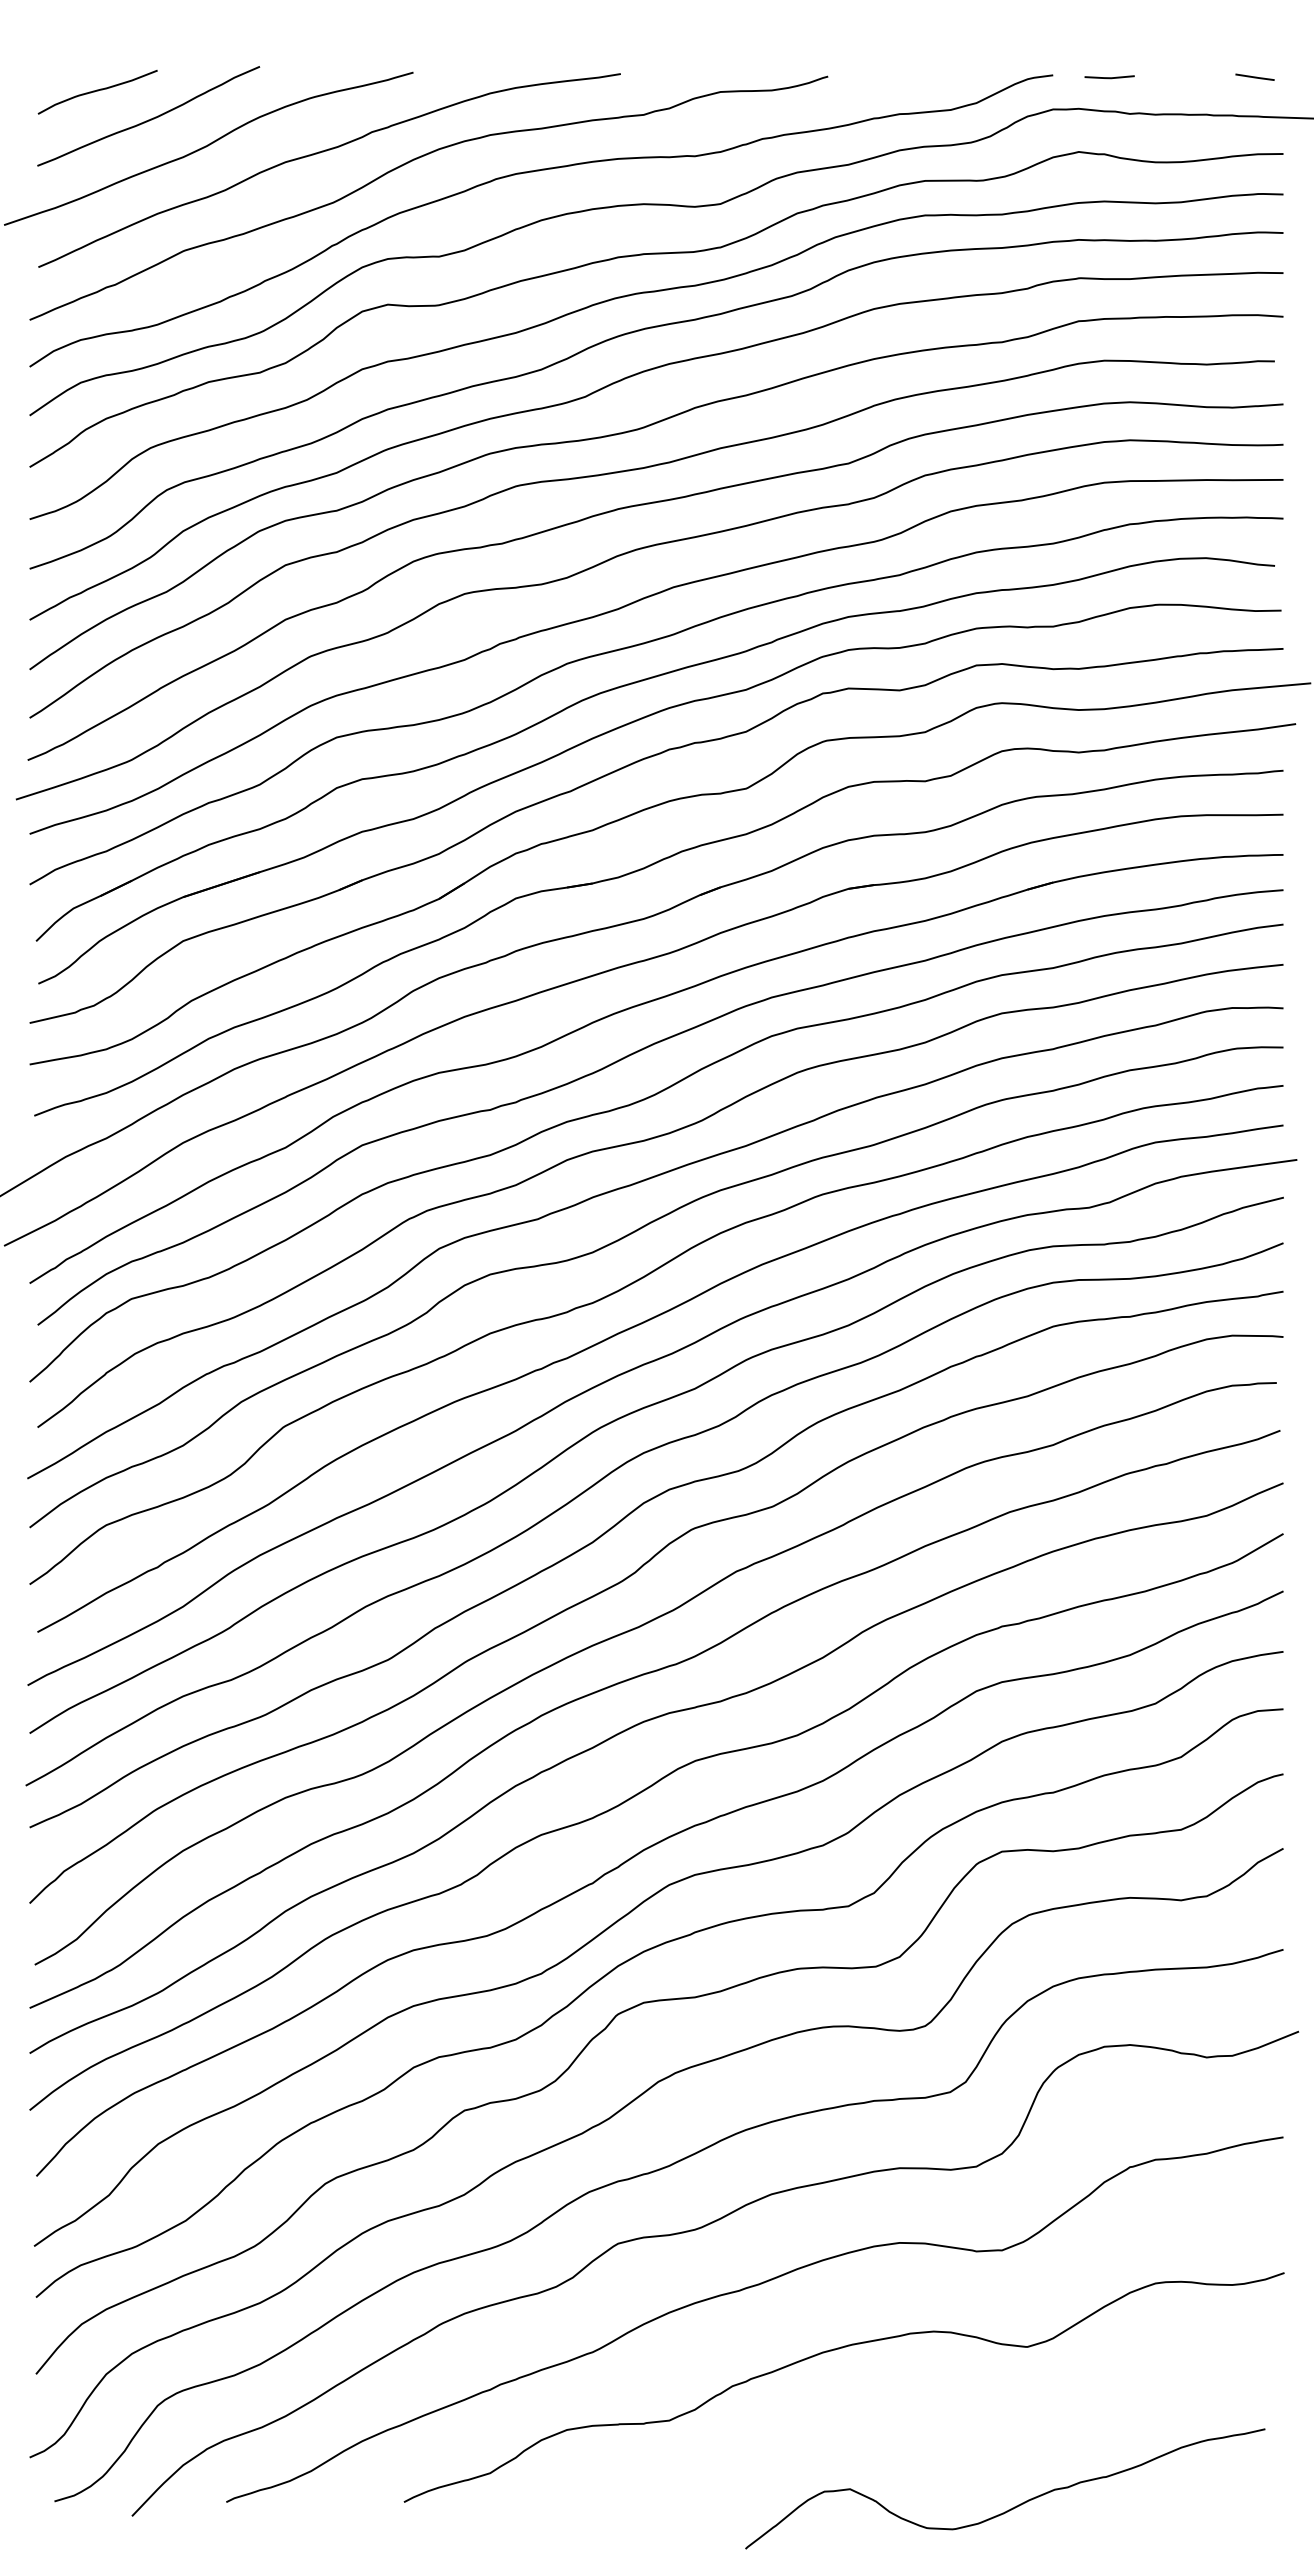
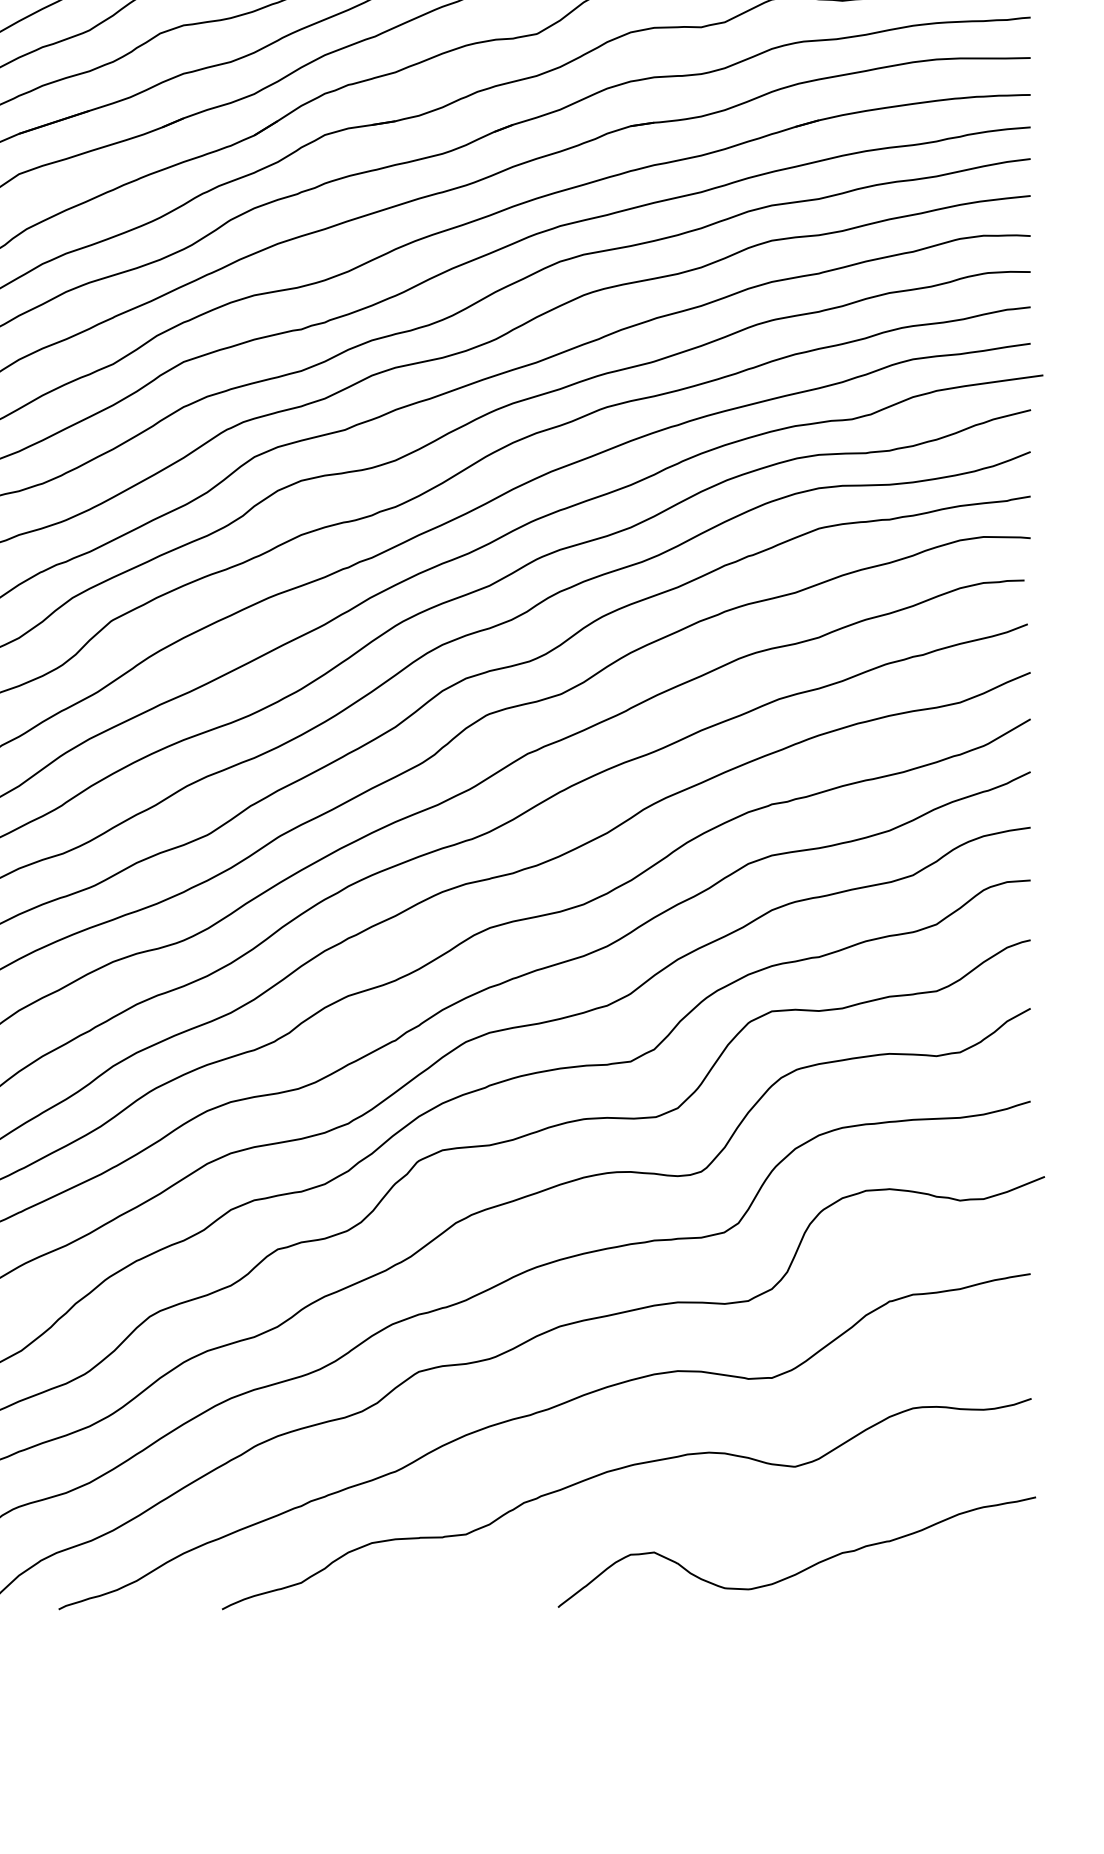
curve: (1014, 2506) -> (805, 1568), moved

